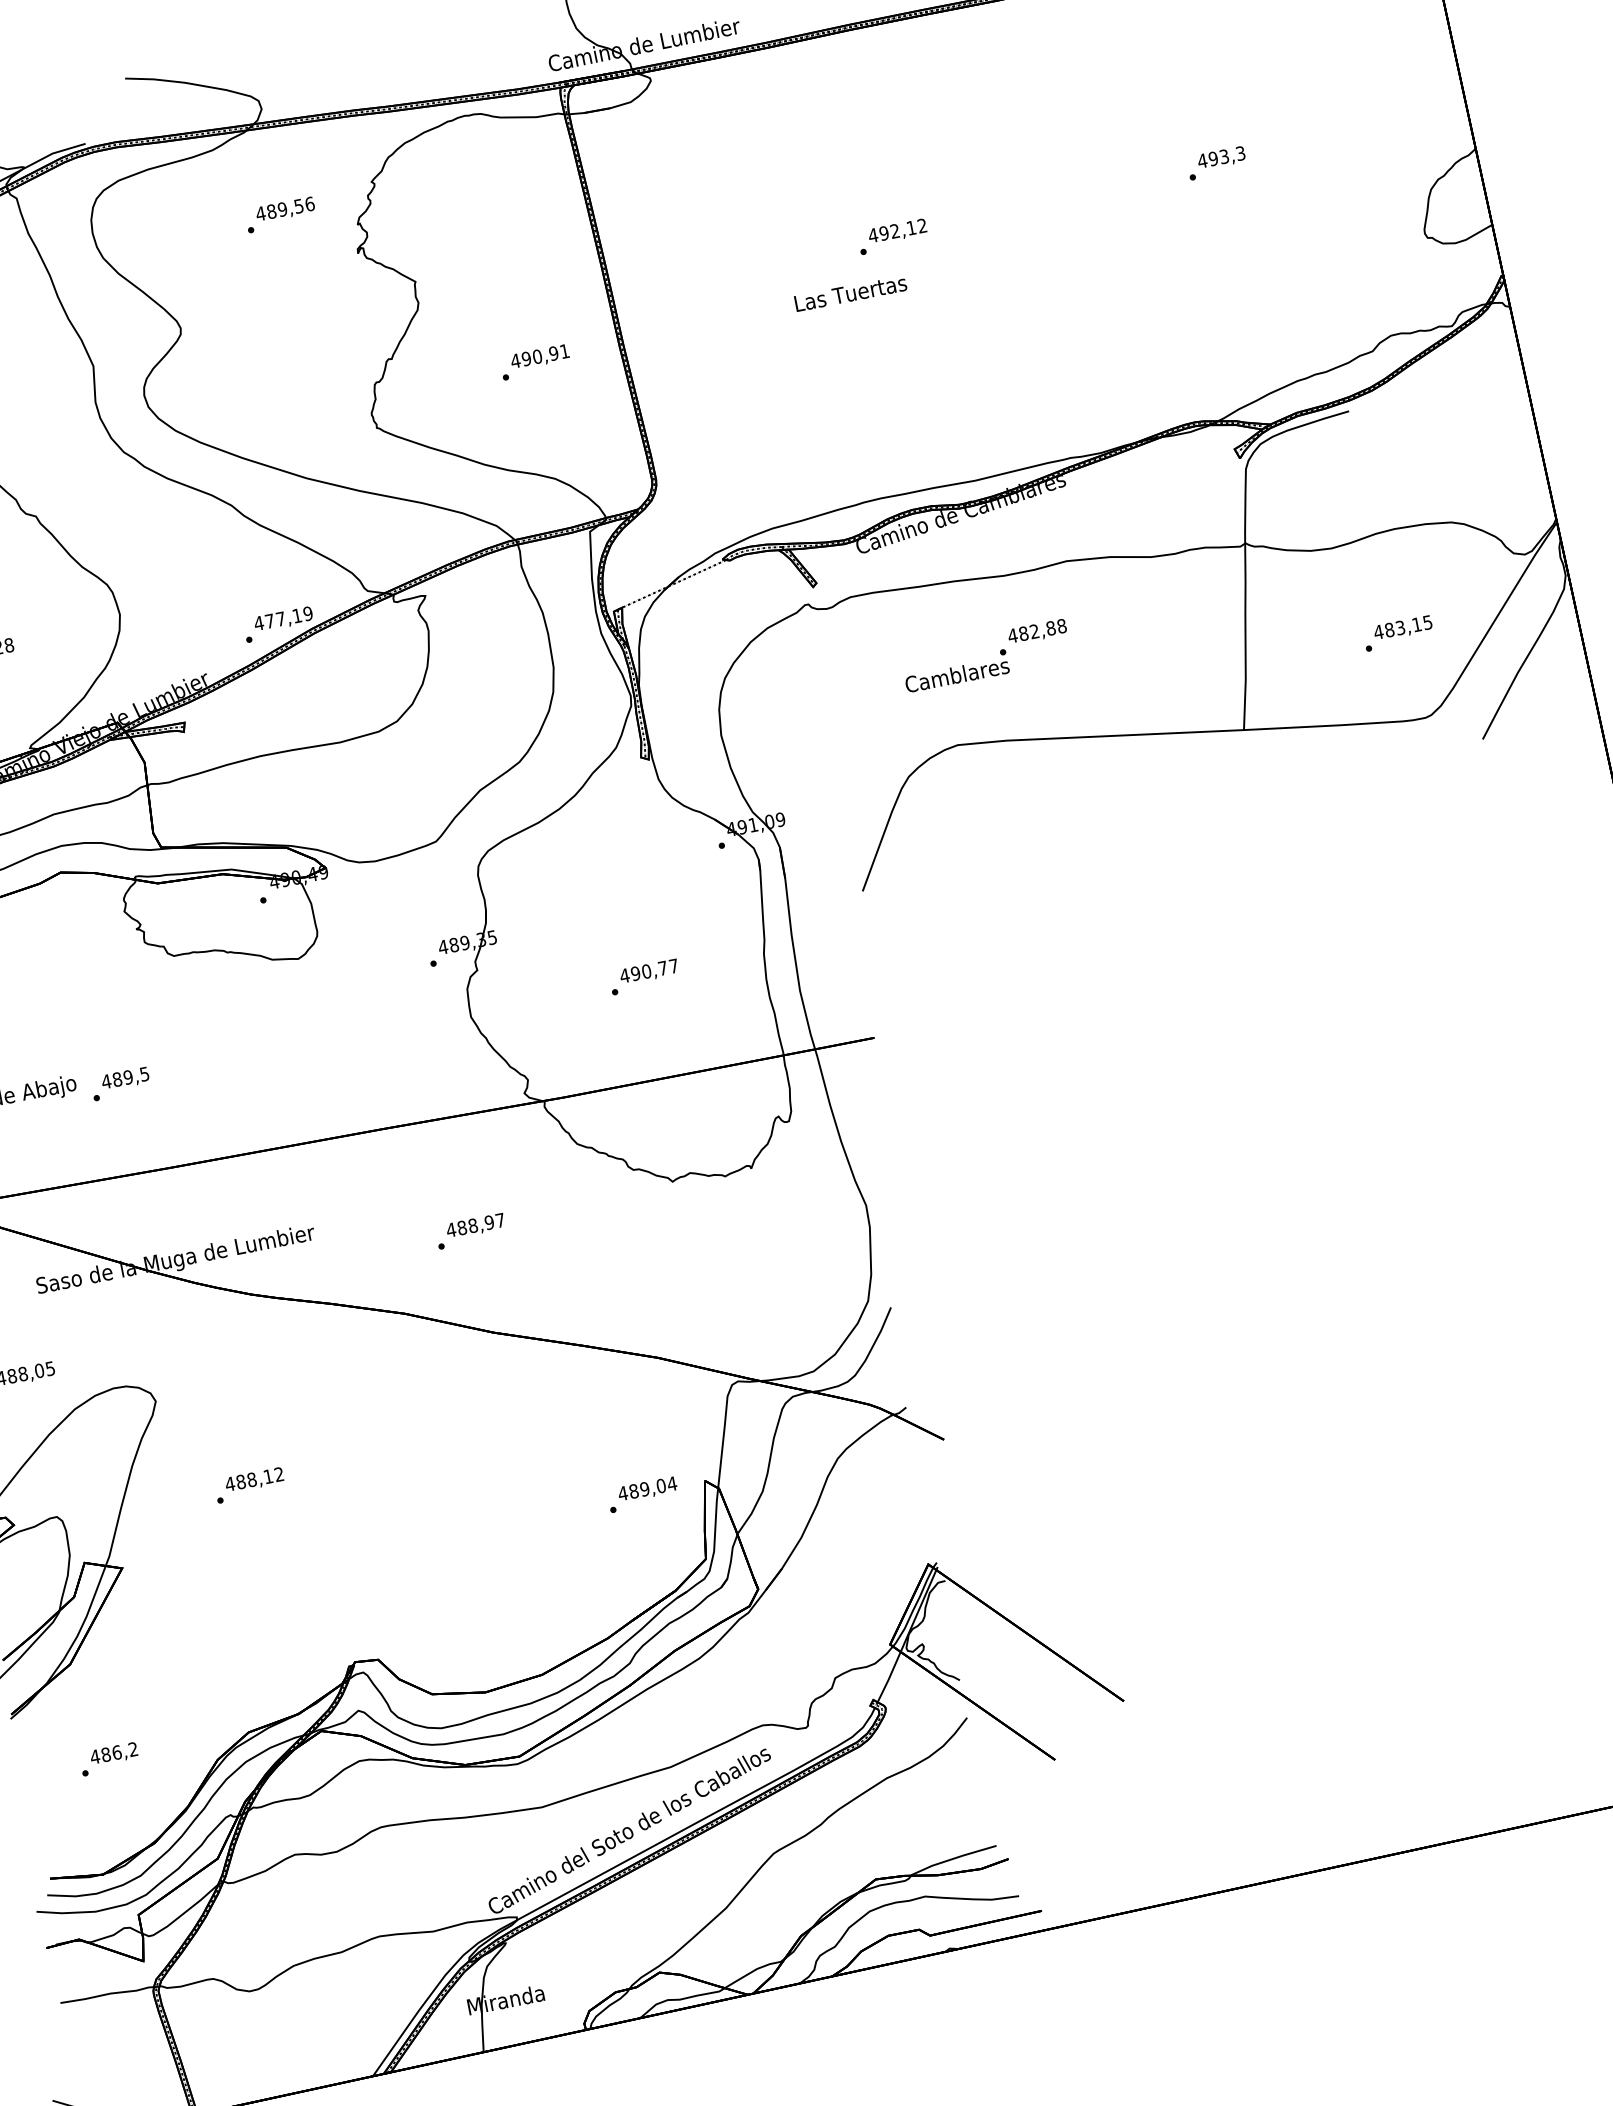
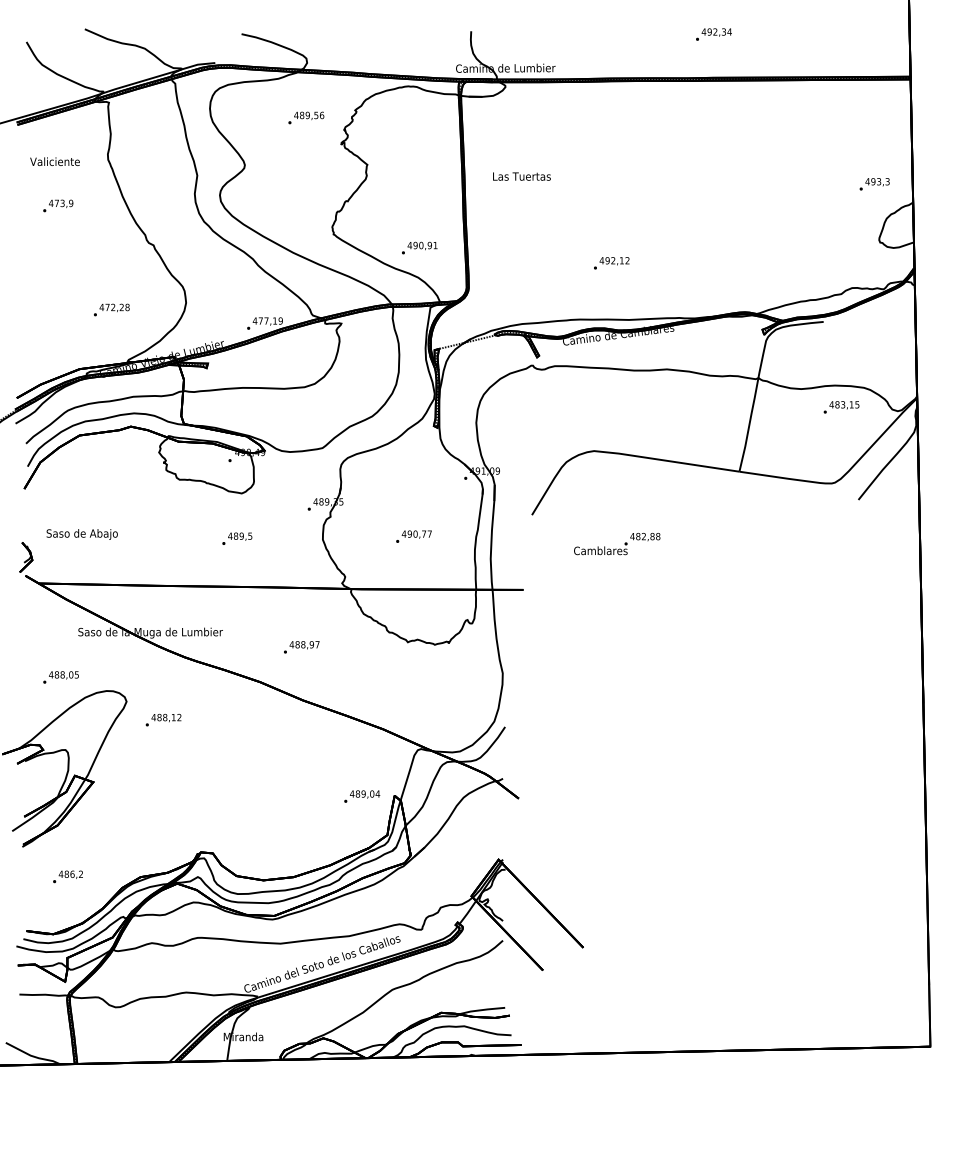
text: (1216, 163) -> (874, 184), moved
text: (892, 237) -> (611, 263), moved
text: (849, 293) -> (521, 176), moved
text: (534, 361) -> (419, 247), moved
text: (1398, 633) -> (841, 407), moved
text: (986, 656) -> (617, 544), moved
text: (121, 1083) -> (237, 538), moved
text: (249, 1486) -> (163, 720), moved

